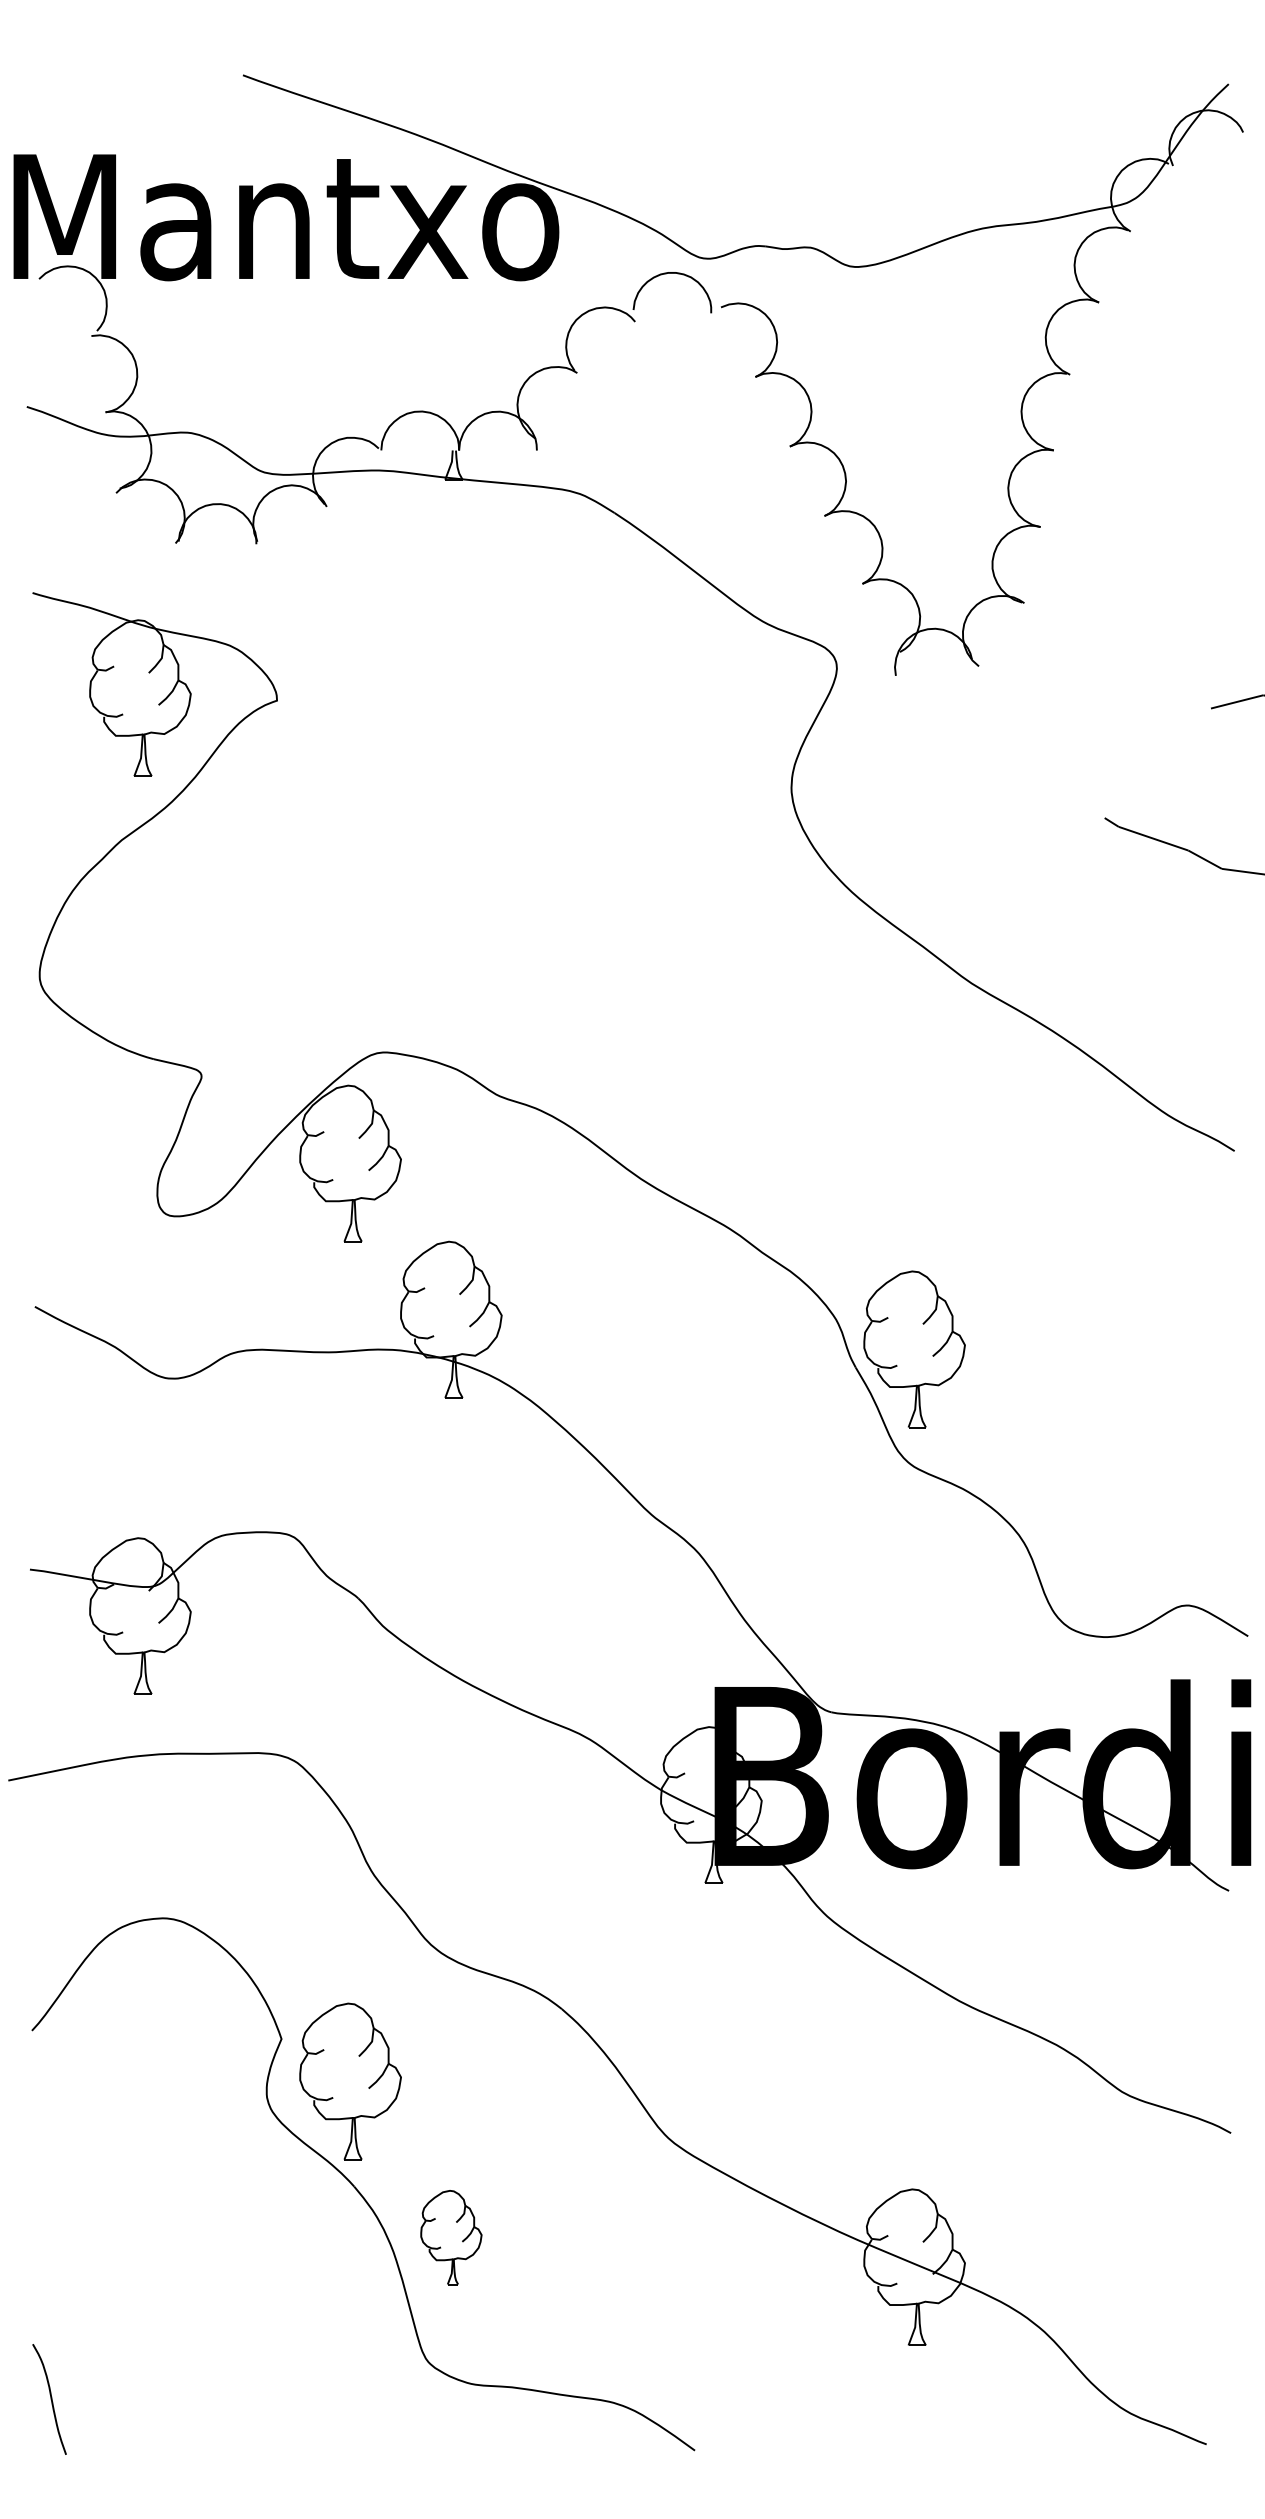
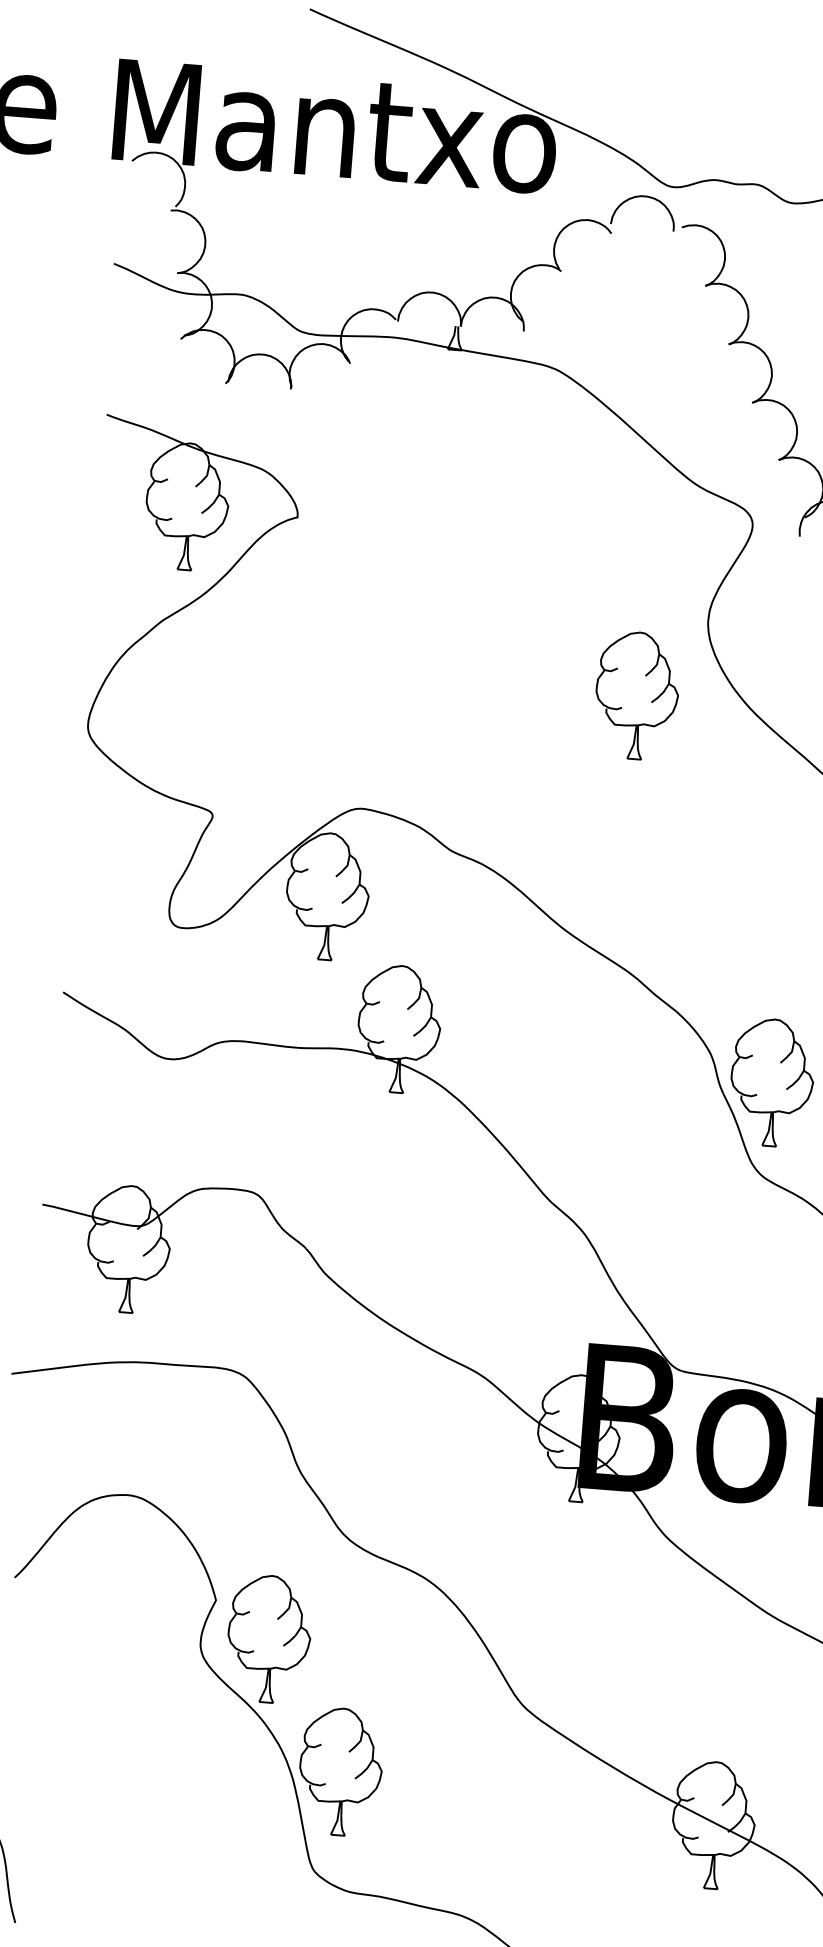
part: (711, 886) -> (637, 695), added
part: (451, 2237) -> (340, 1771), size x1.67

